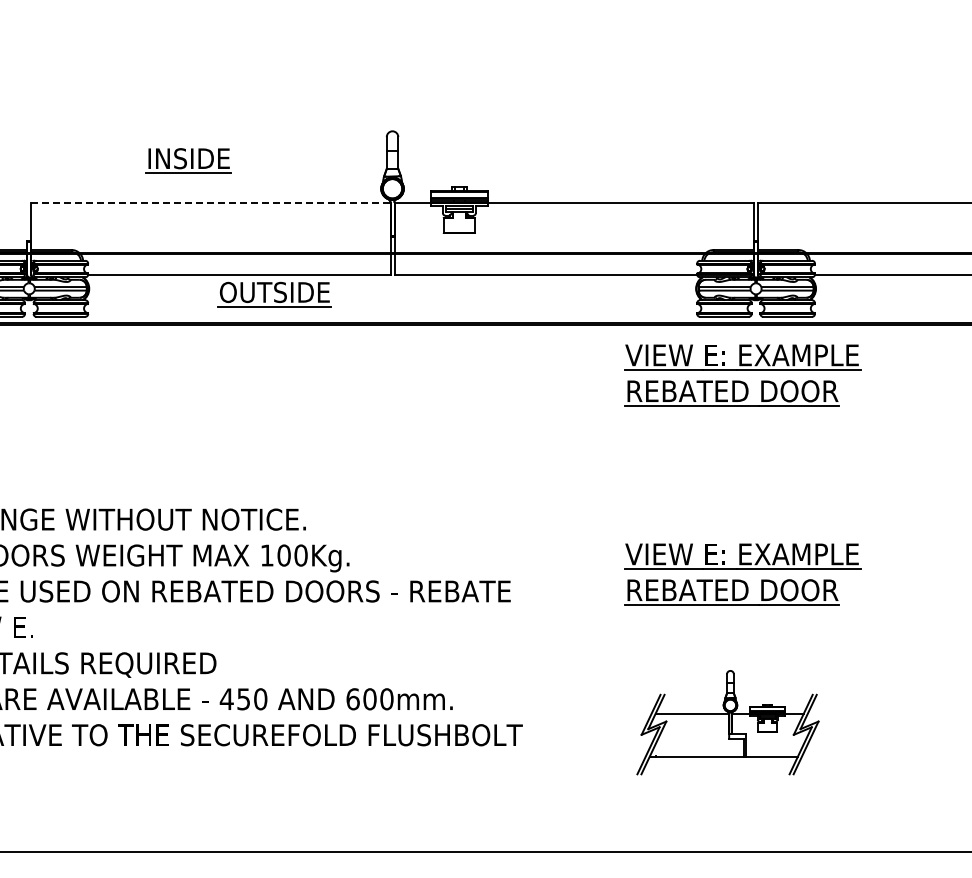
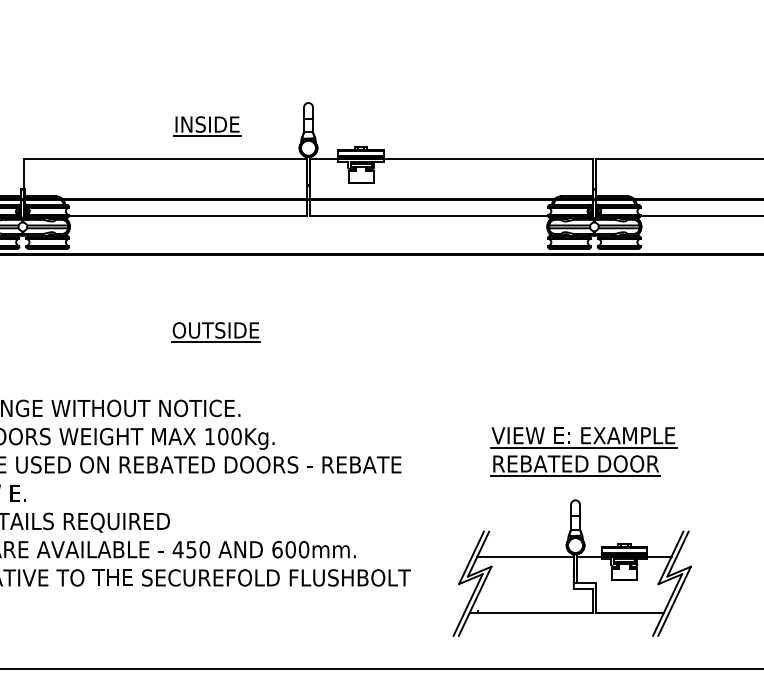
part: (188, 160) -> (207, 125), moved
line: (210, 202) -> (165, 159), dashed -> solid
part: (274, 294) -> (215, 332), moved
part: (742, 375) -> (583, 295), removed
part: (727, 722) -> (571, 567), size x1.67

